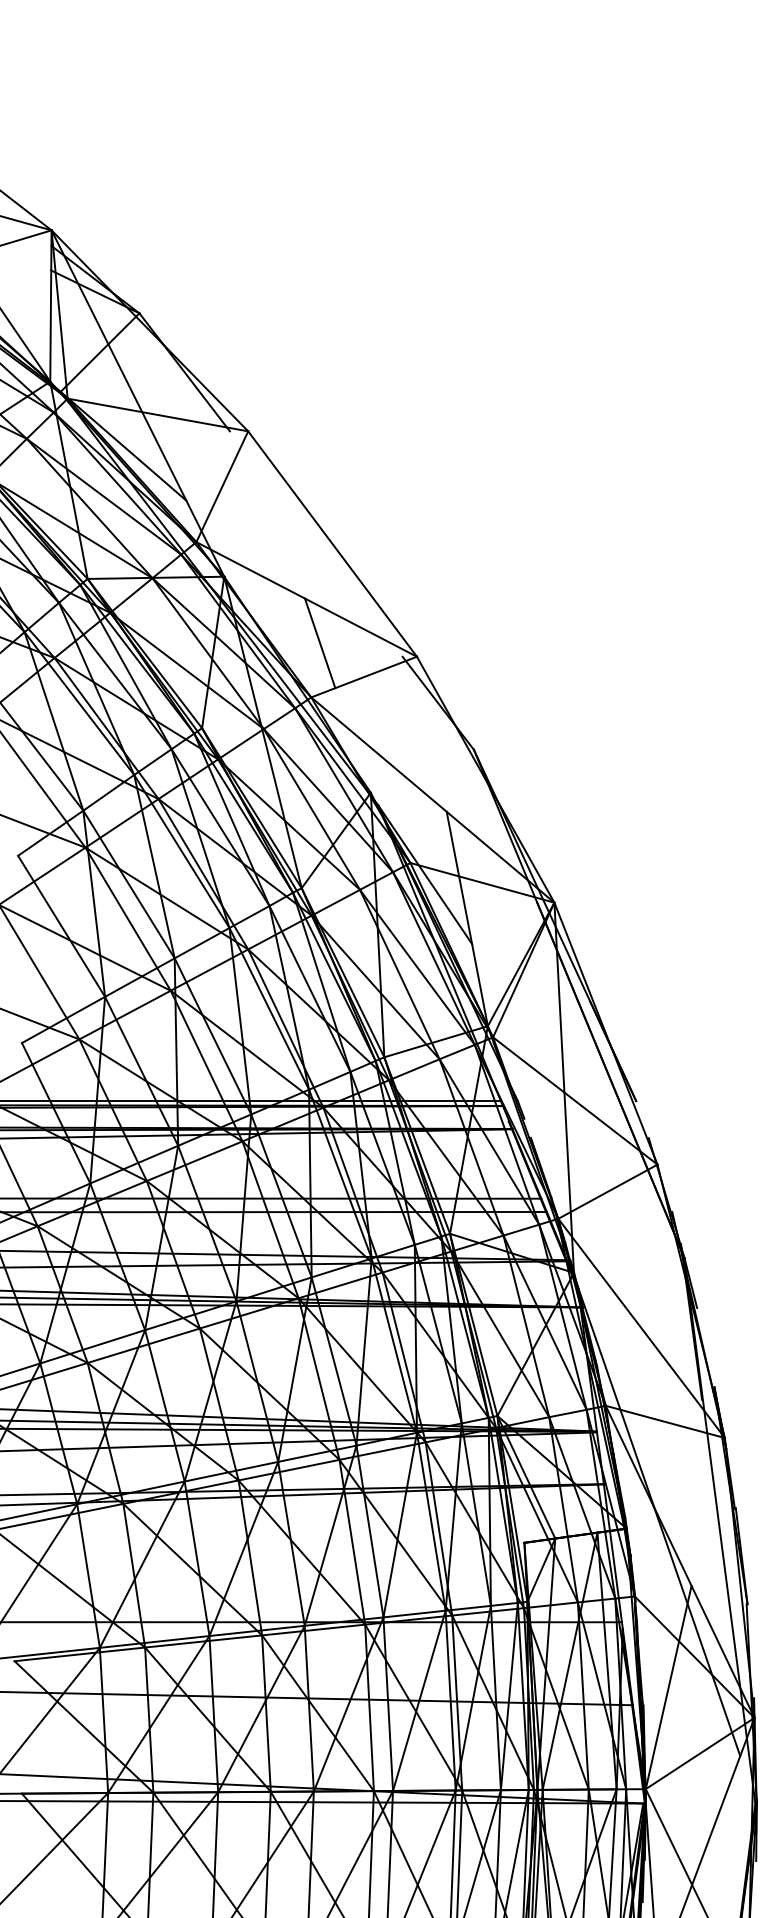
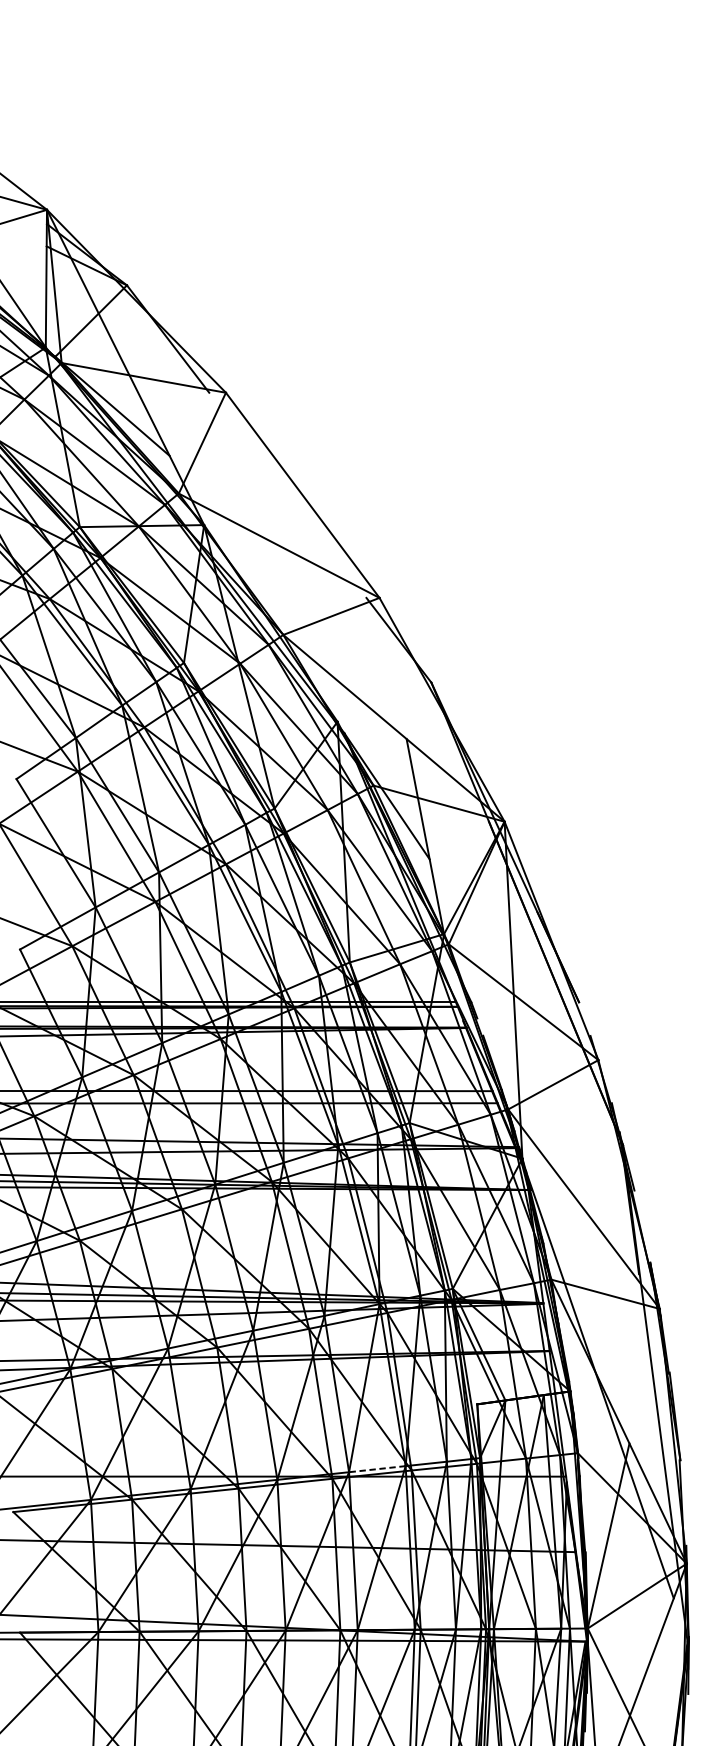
line: (319, 643) -> (290, 585), removed
line: (414, 1614) -> (377, 1469), solid -> dashed

